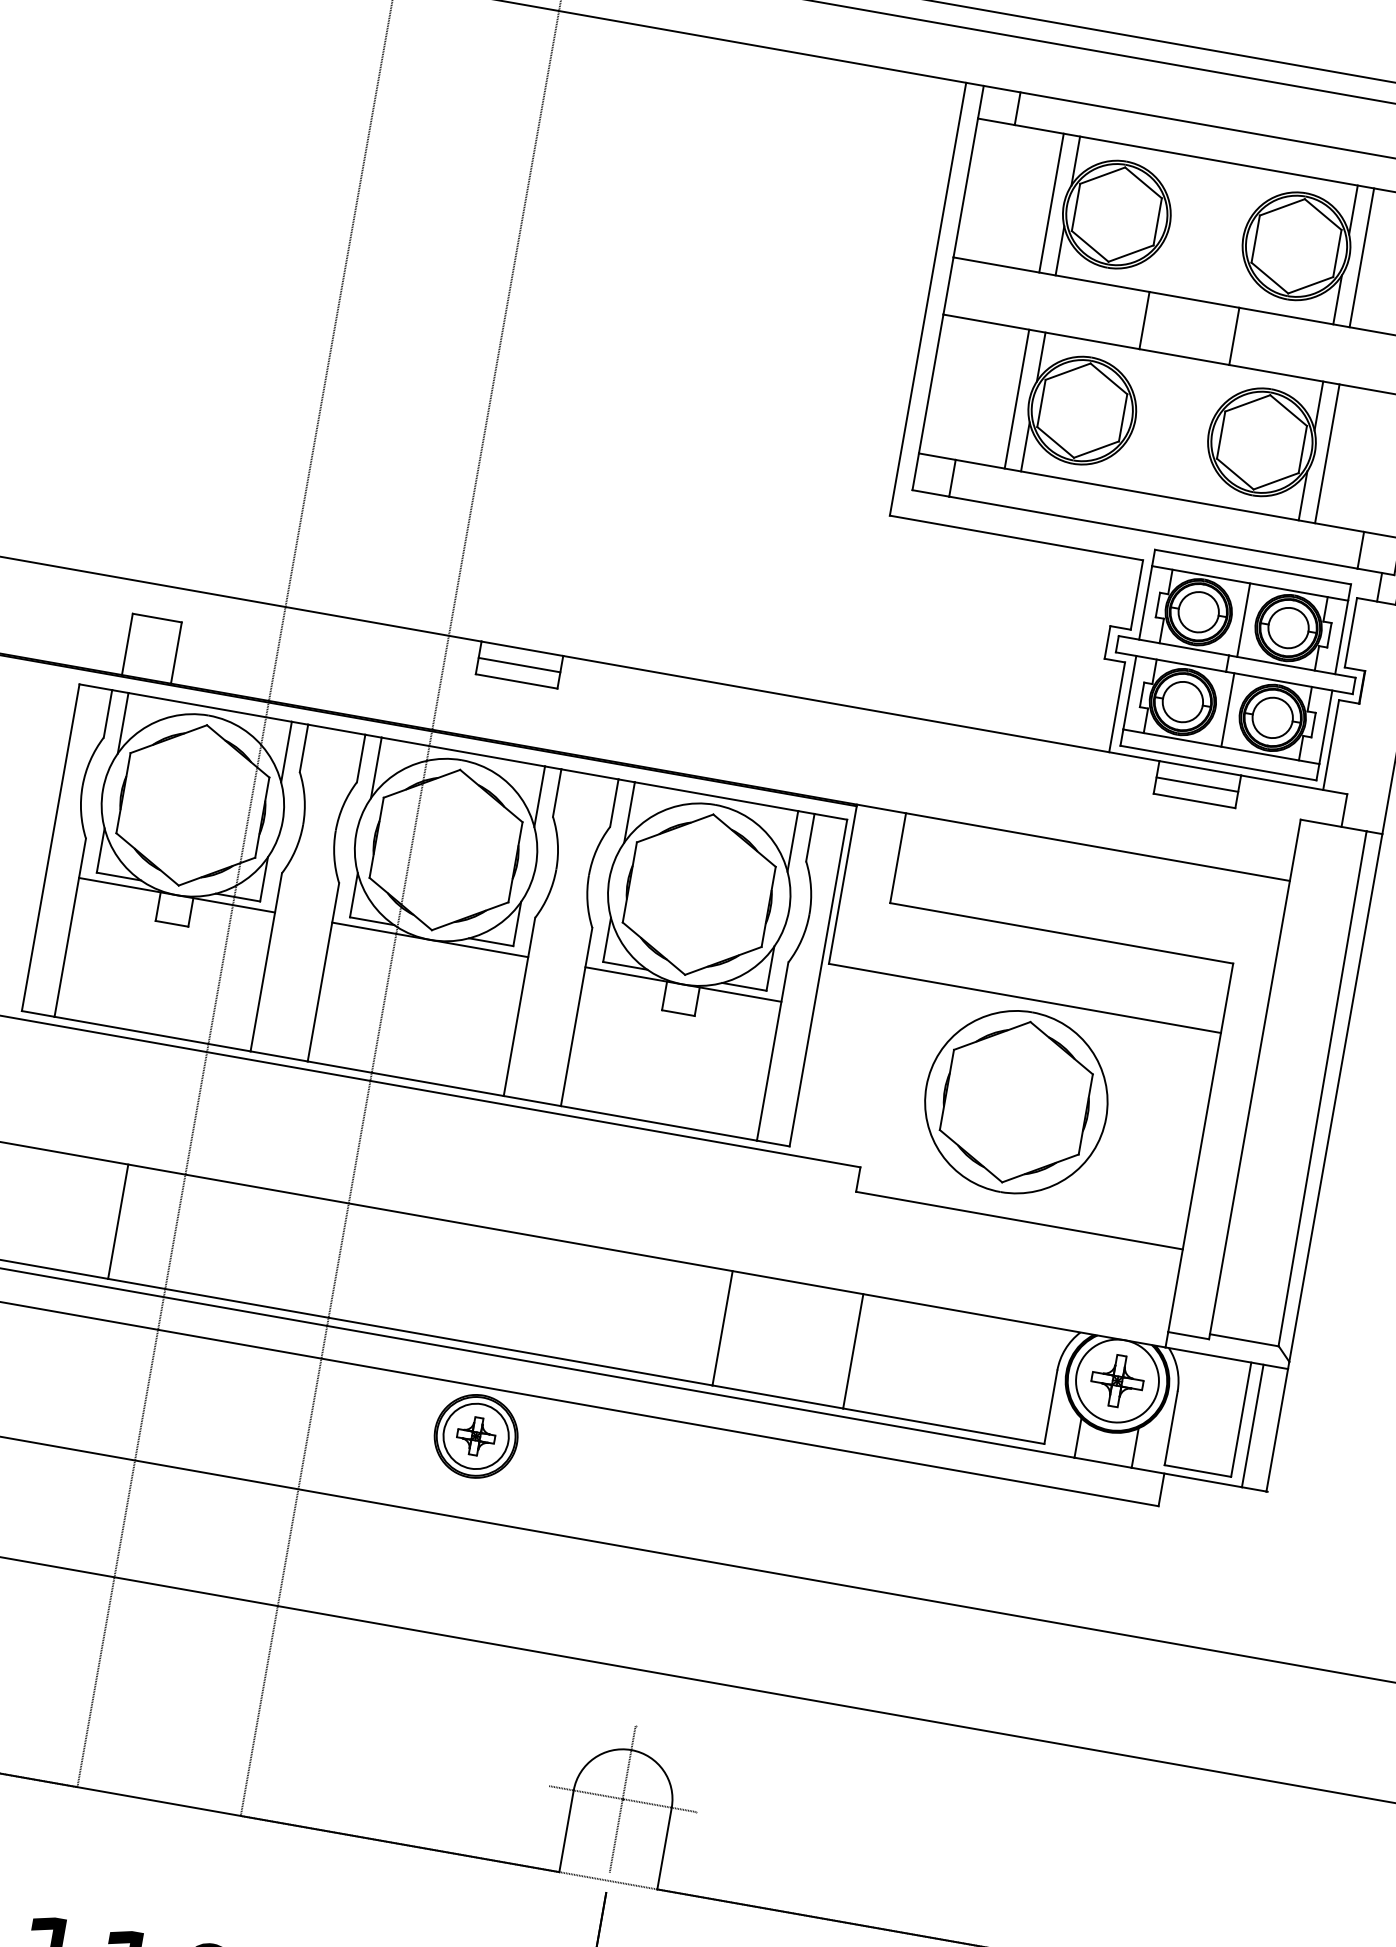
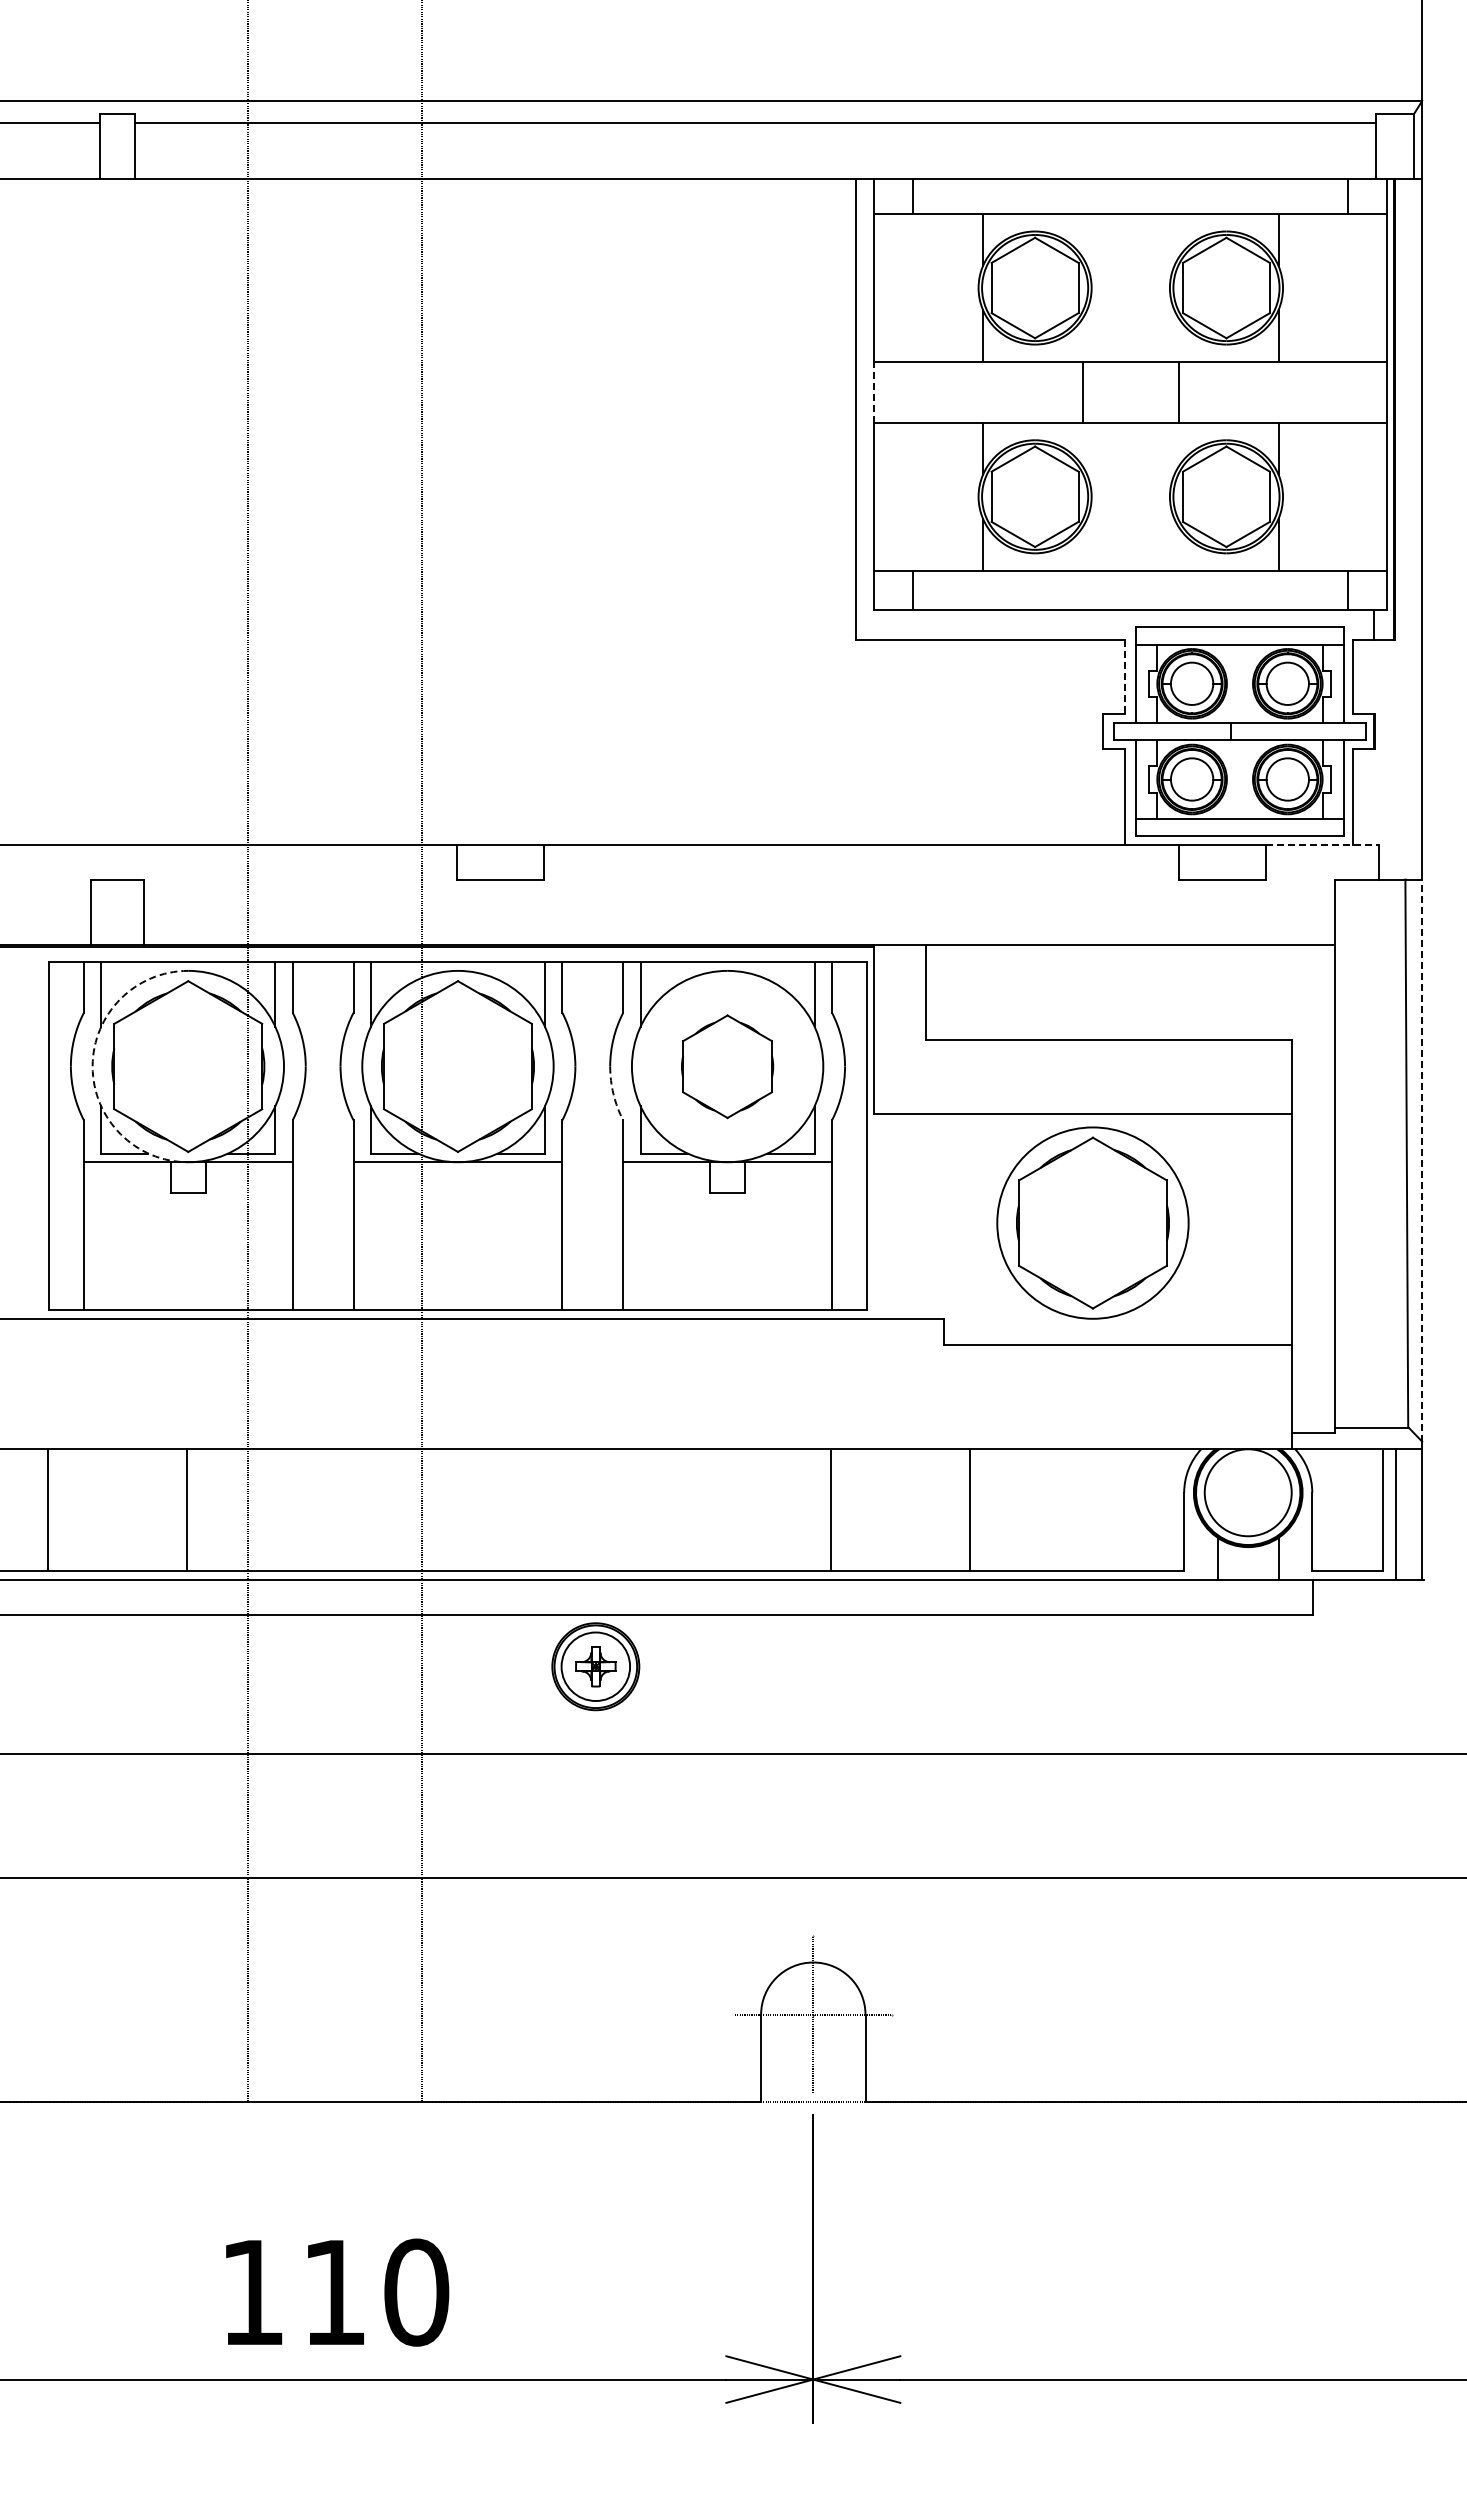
line: (1051, 202) -> (965, 287), removed
line: (1362, 257) -> (1296, 287), removed
line: (948, 285) -> (874, 391), solid -> dashed
line: (1016, 398) -> (965, 496), removed
line: (1327, 453) -> (1296, 496), removed
line: (1137, 595) -> (1125, 677), solid -> dashed
line: (1243, 619) -> (1239, 683), removed
line: (518, 665) -> (499, 862), removed
line: (1227, 709) -> (1239, 779), removed
line: (1196, 784) -> (1221, 862), removed
line: (1294, 784) -> (1322, 844), solid -> dashed
arc: (102, 789) -> (92, 1066), solid -> dashed
part: (699, 894) -> (727, 1066), size x0.6
arc: (587, 902) -> (613, 1094), solid -> dashed
line: (1336, 1097) -> (1422, 1160), solid -> dashed
part: (1117, 1380) -> (1248, 1492), removed

